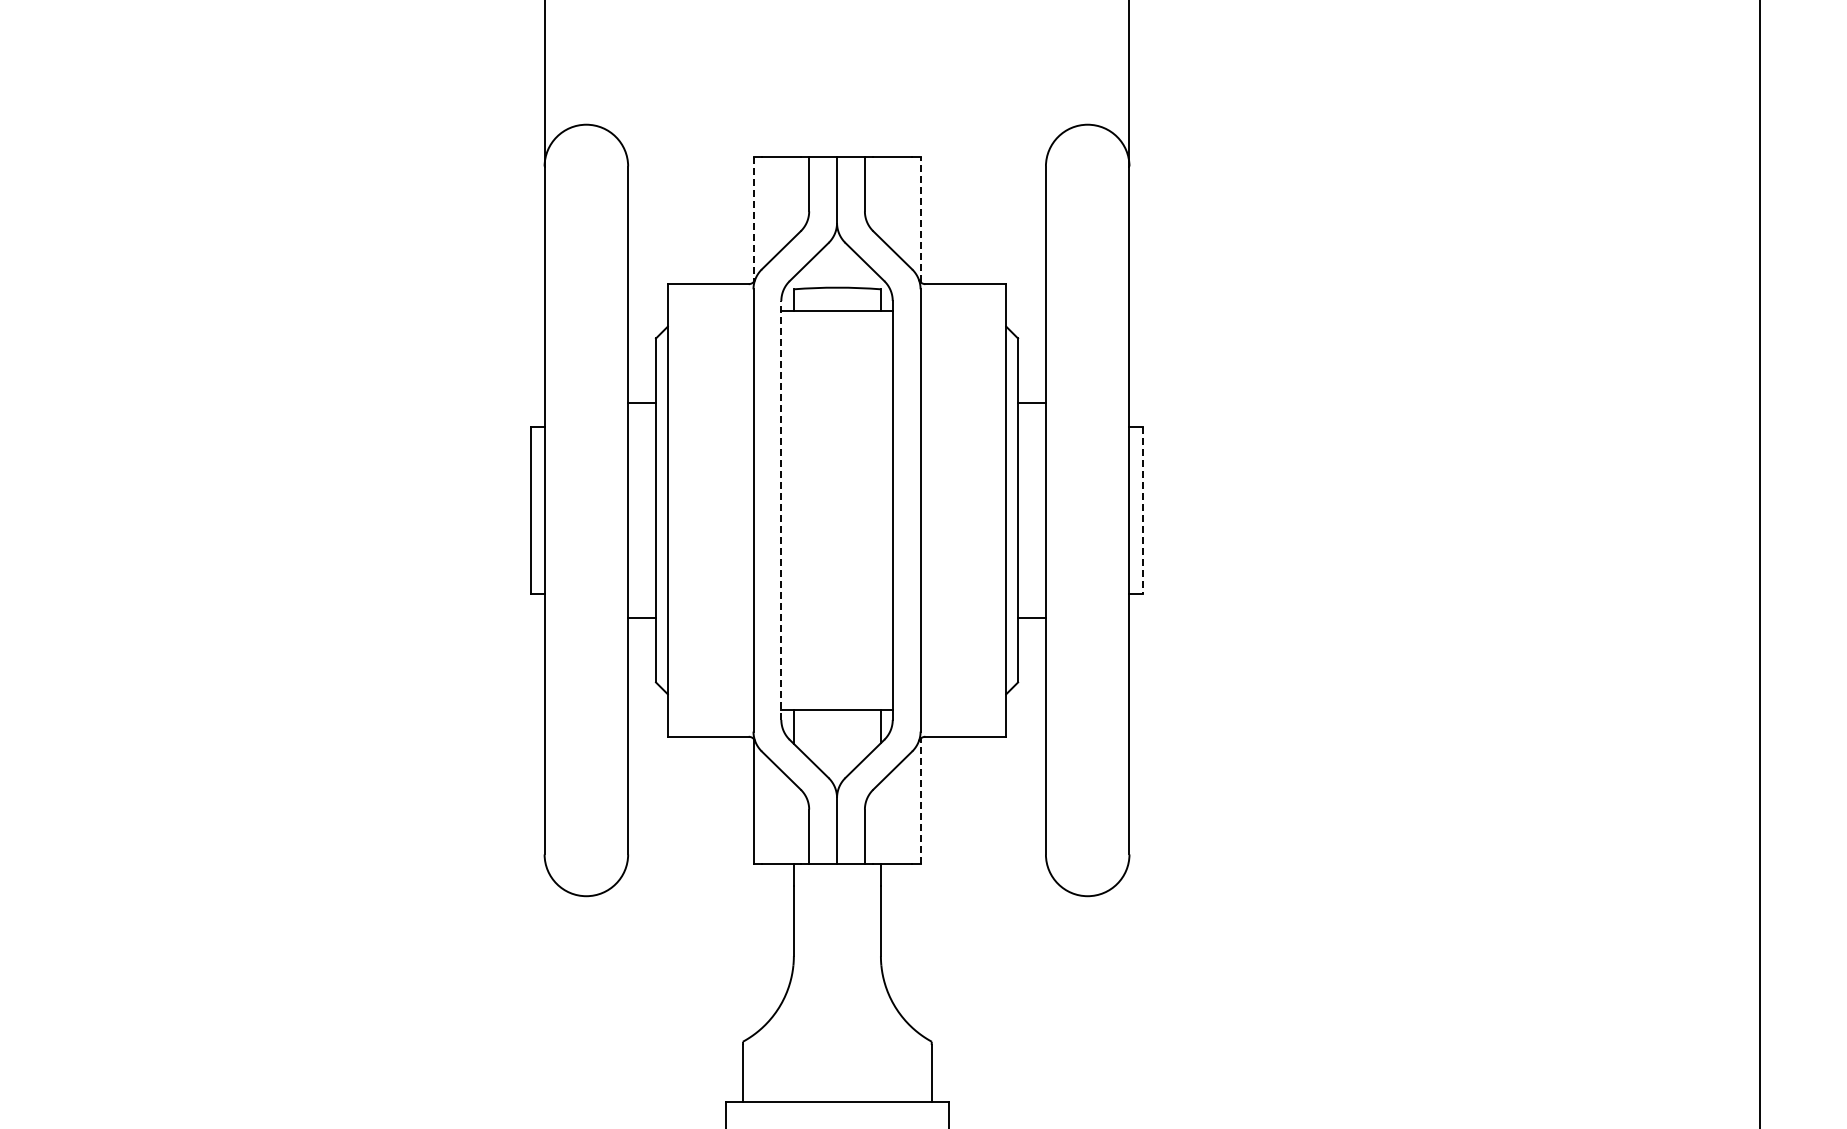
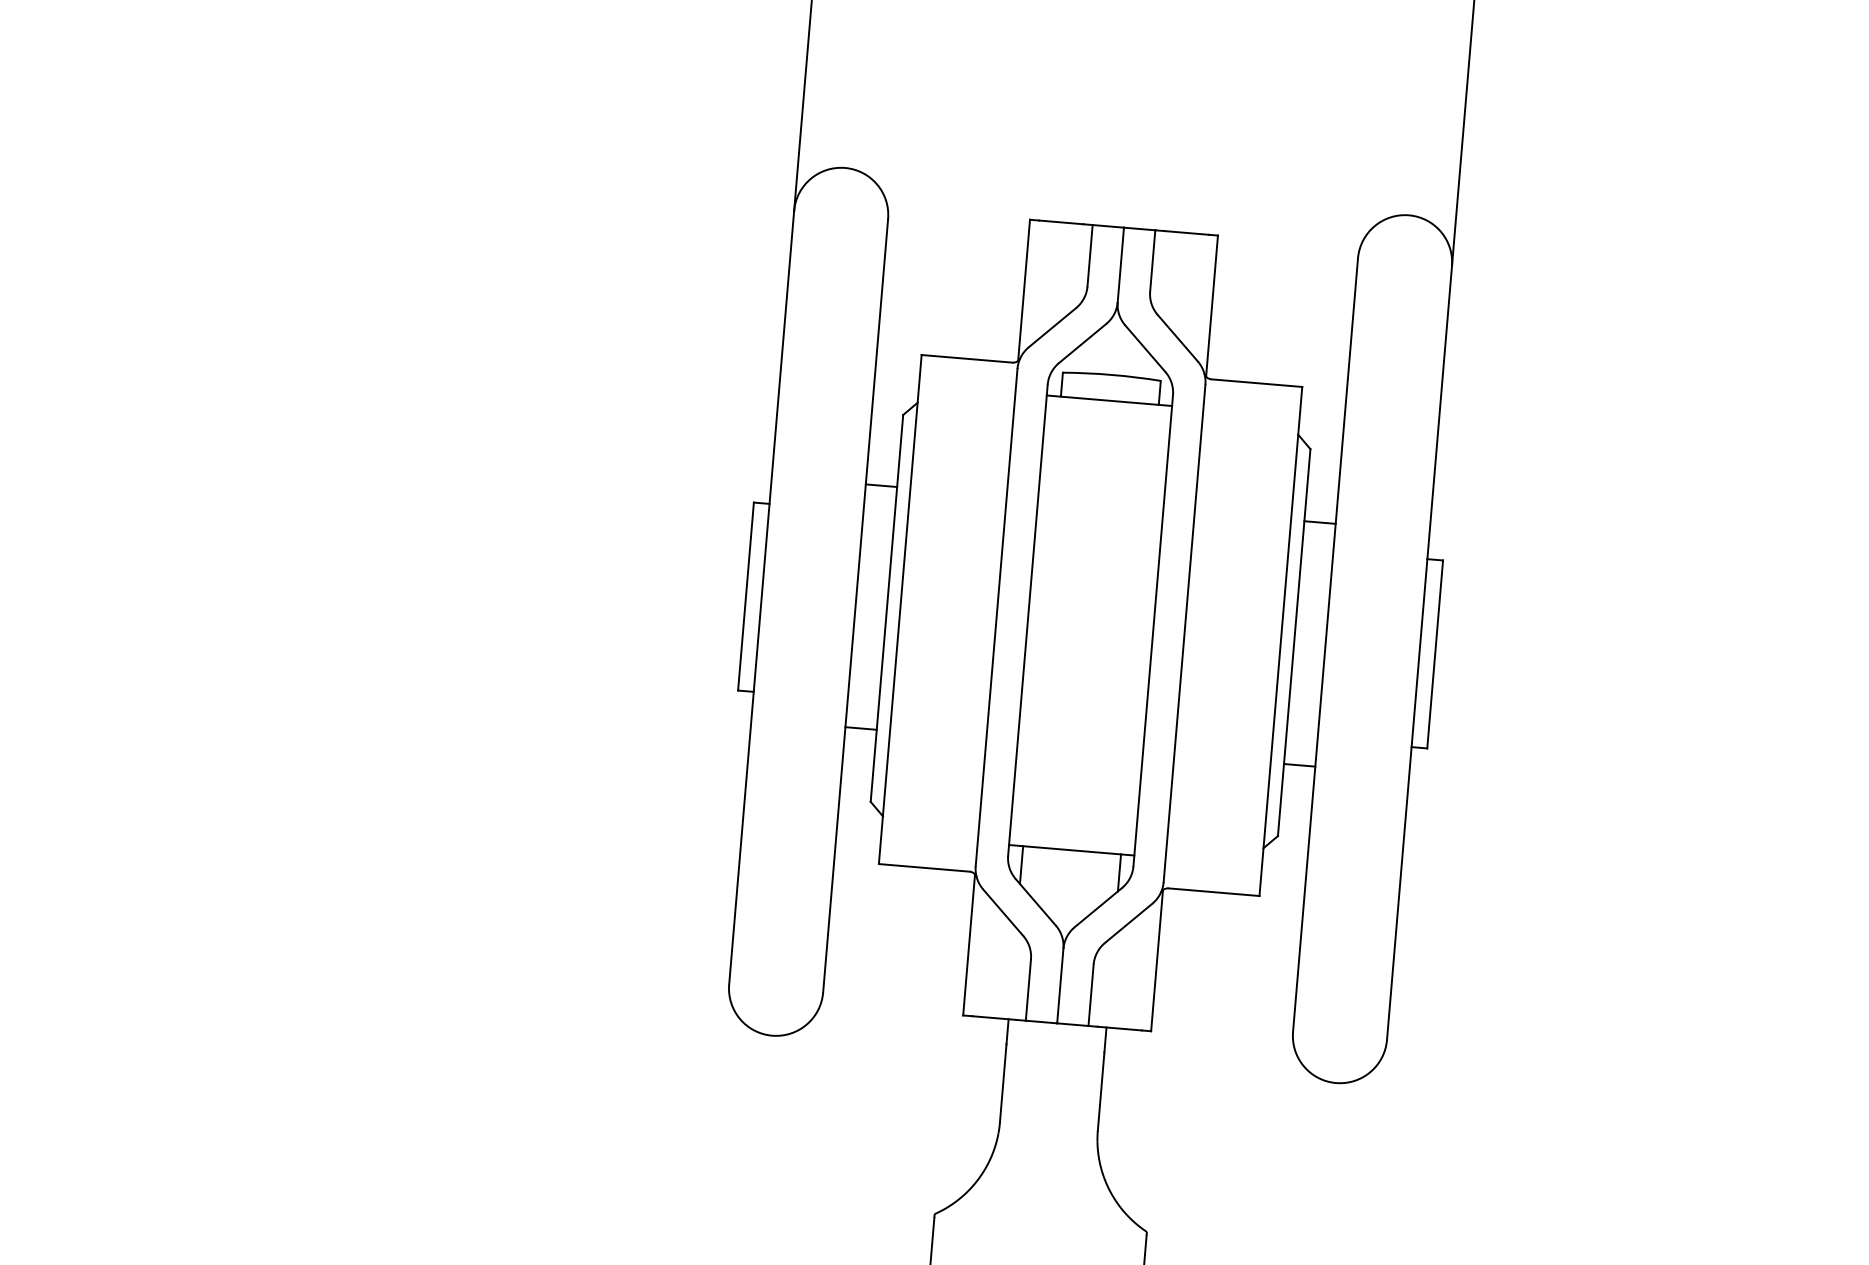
line: (753, 219) -> (1024, 290), dashed -> solid
line: (920, 219) -> (1211, 306), dashed -> solid
line: (781, 509) -> (1028, 619), dashed -> solid
line: (1143, 510) -> (1435, 654), dashed -> solid
line: (920, 801) -> (1156, 960), dashed -> solid

